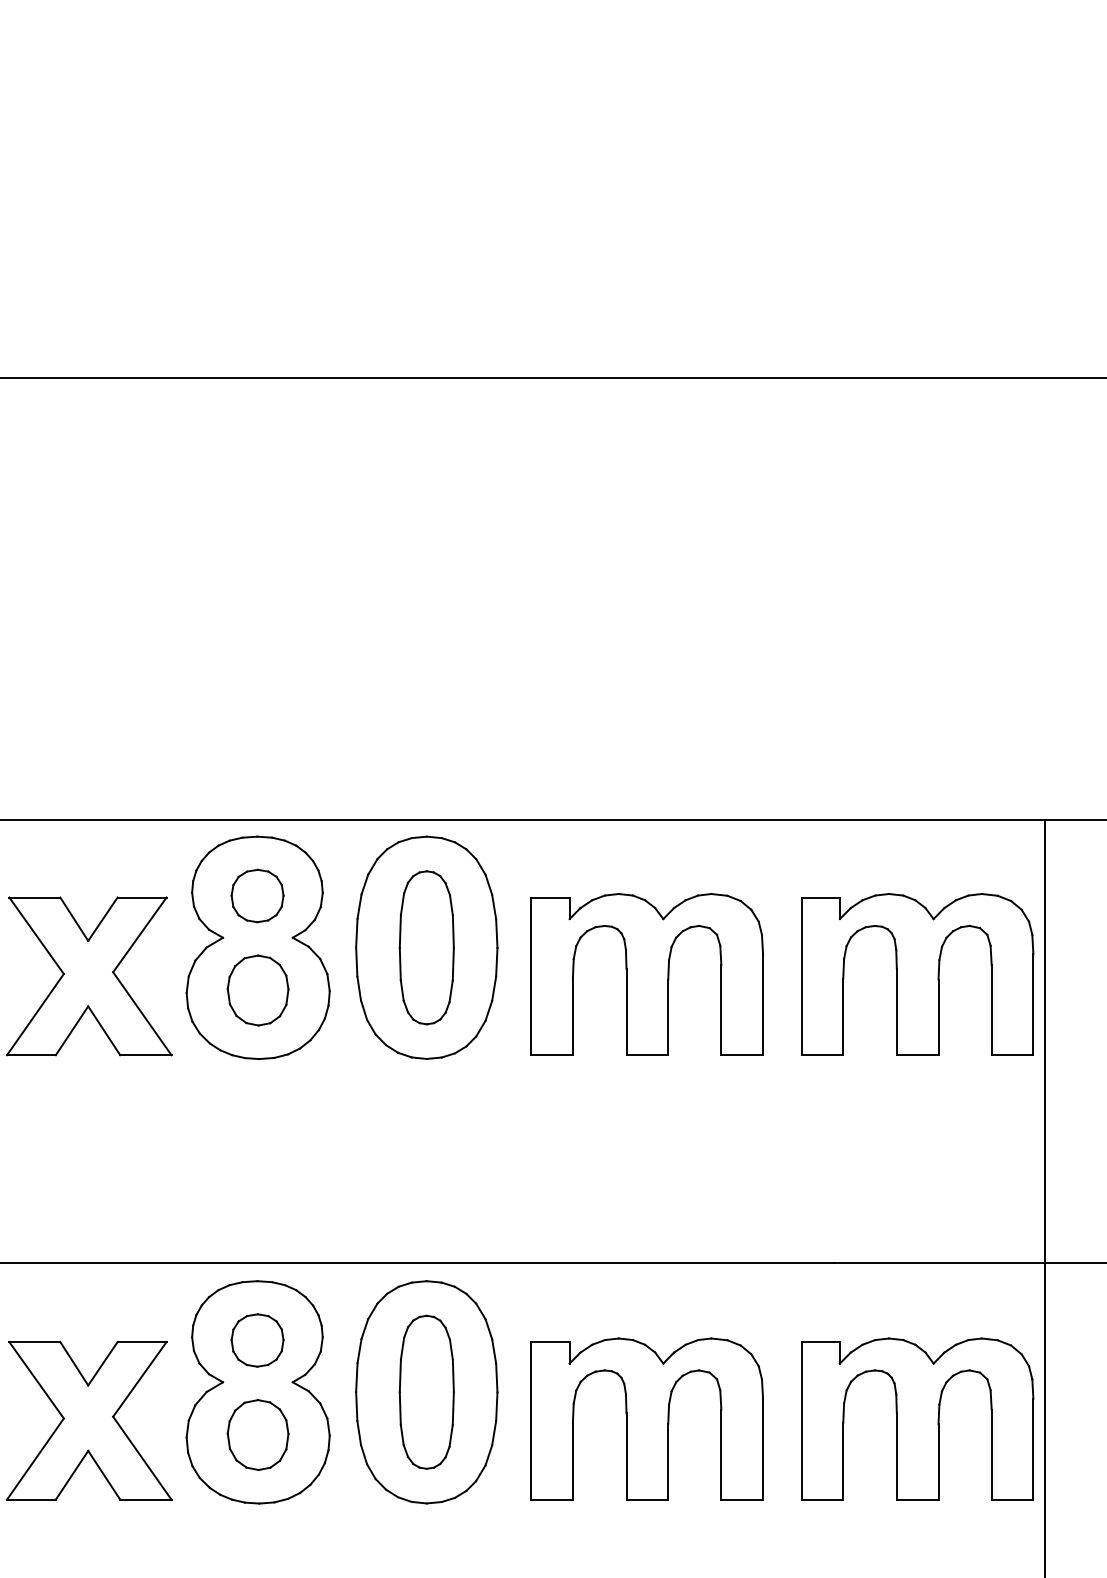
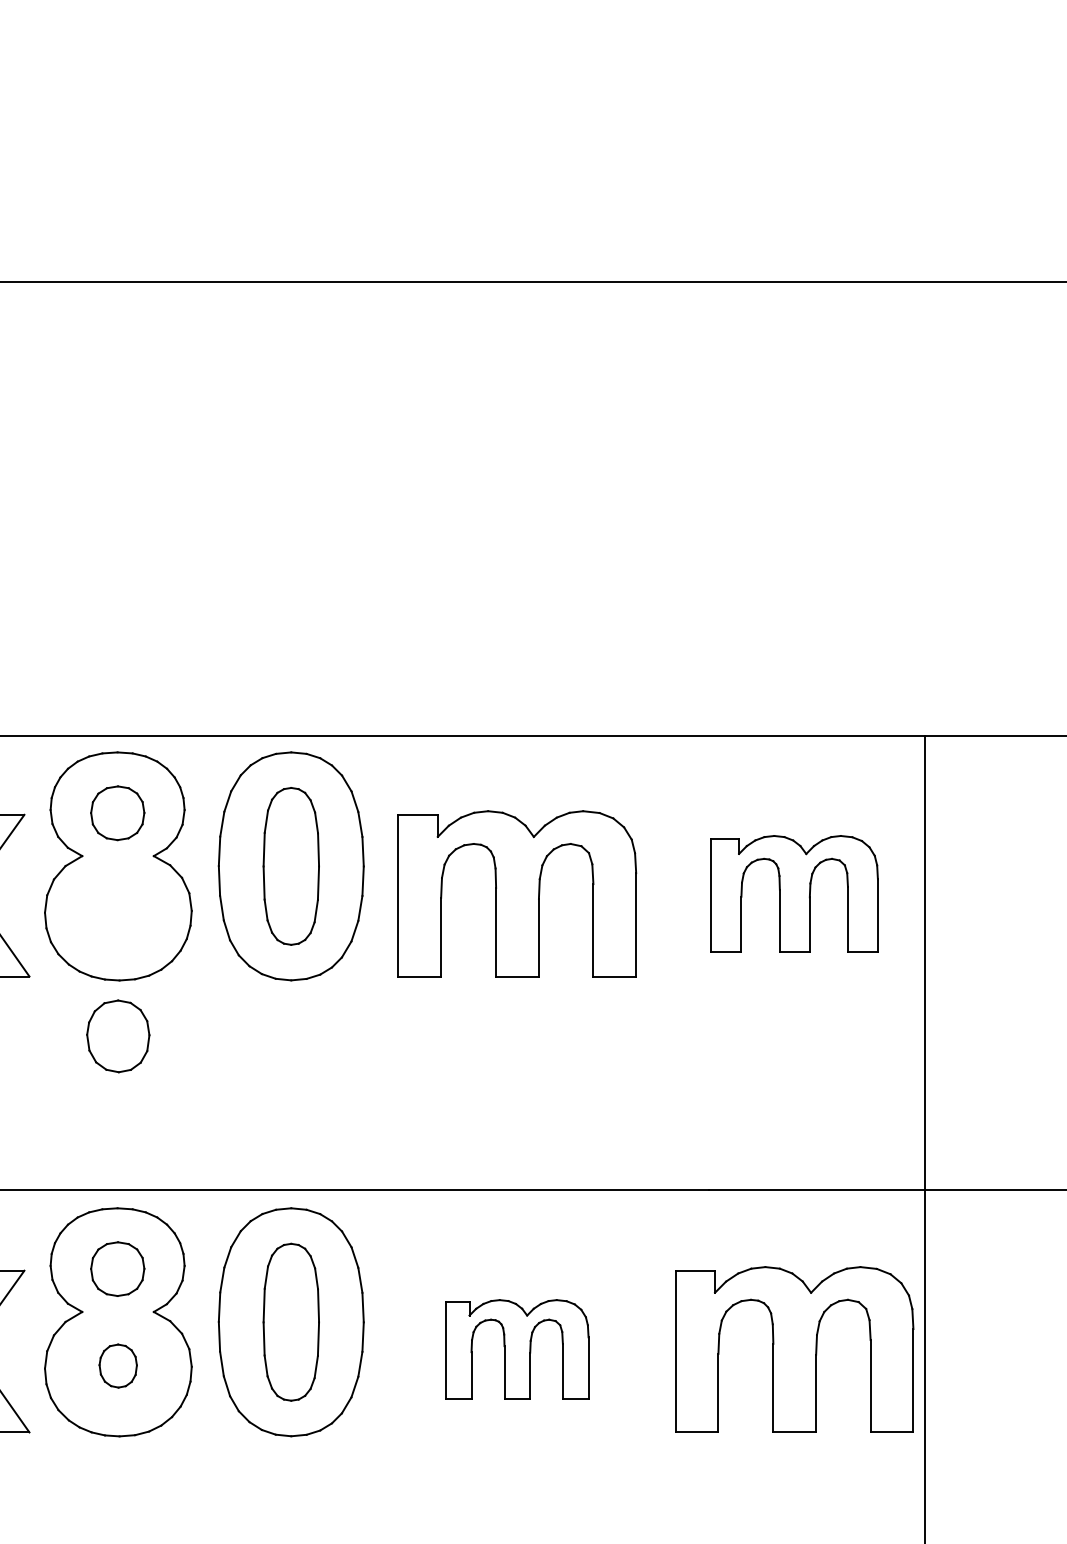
part: (917, 974) -> (794, 893), size x0.7
part: (257, 990) -> (117, 1036), moved
part: (646, 1418) -> (516, 1349), size x0.6
part: (257, 1434) -> (117, 1365), size x0.6

